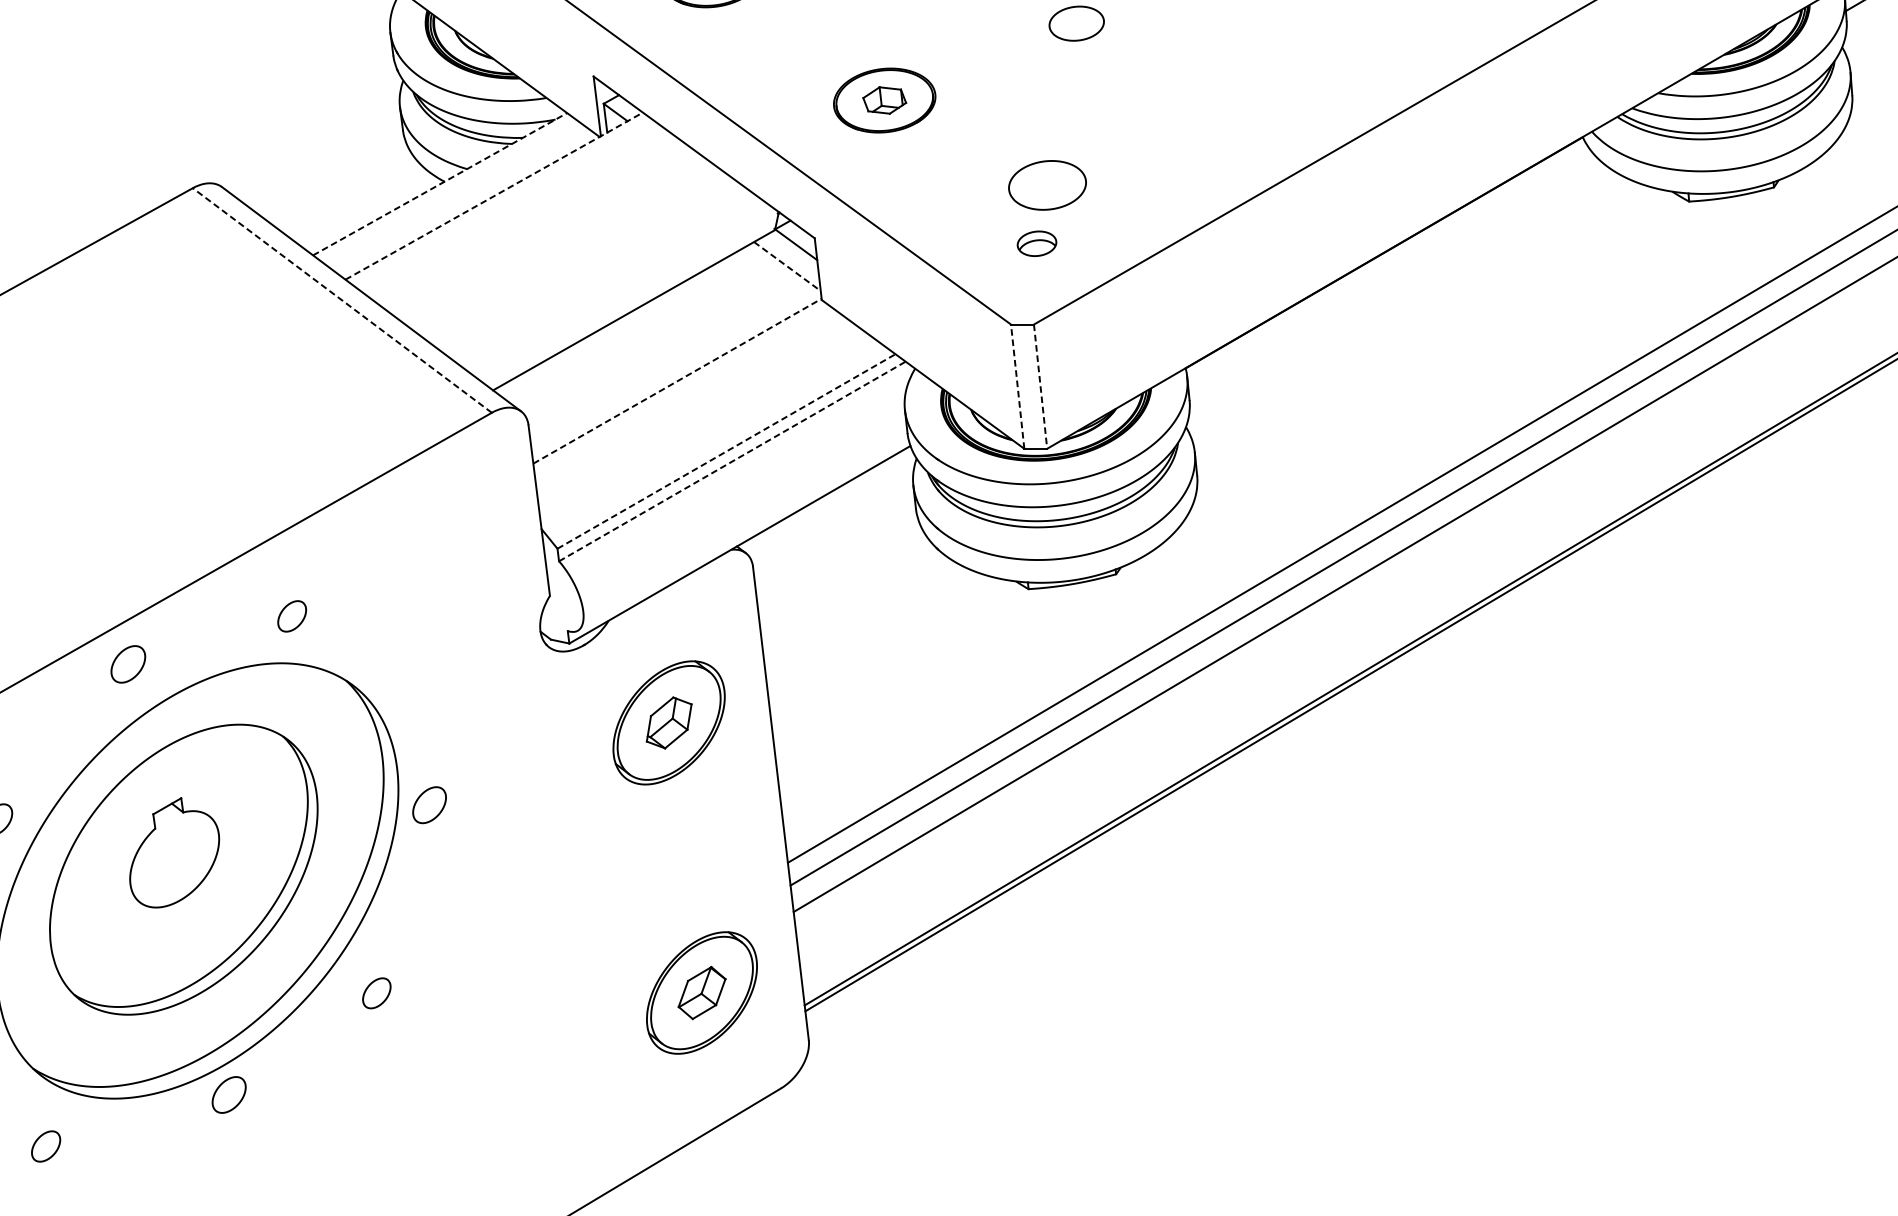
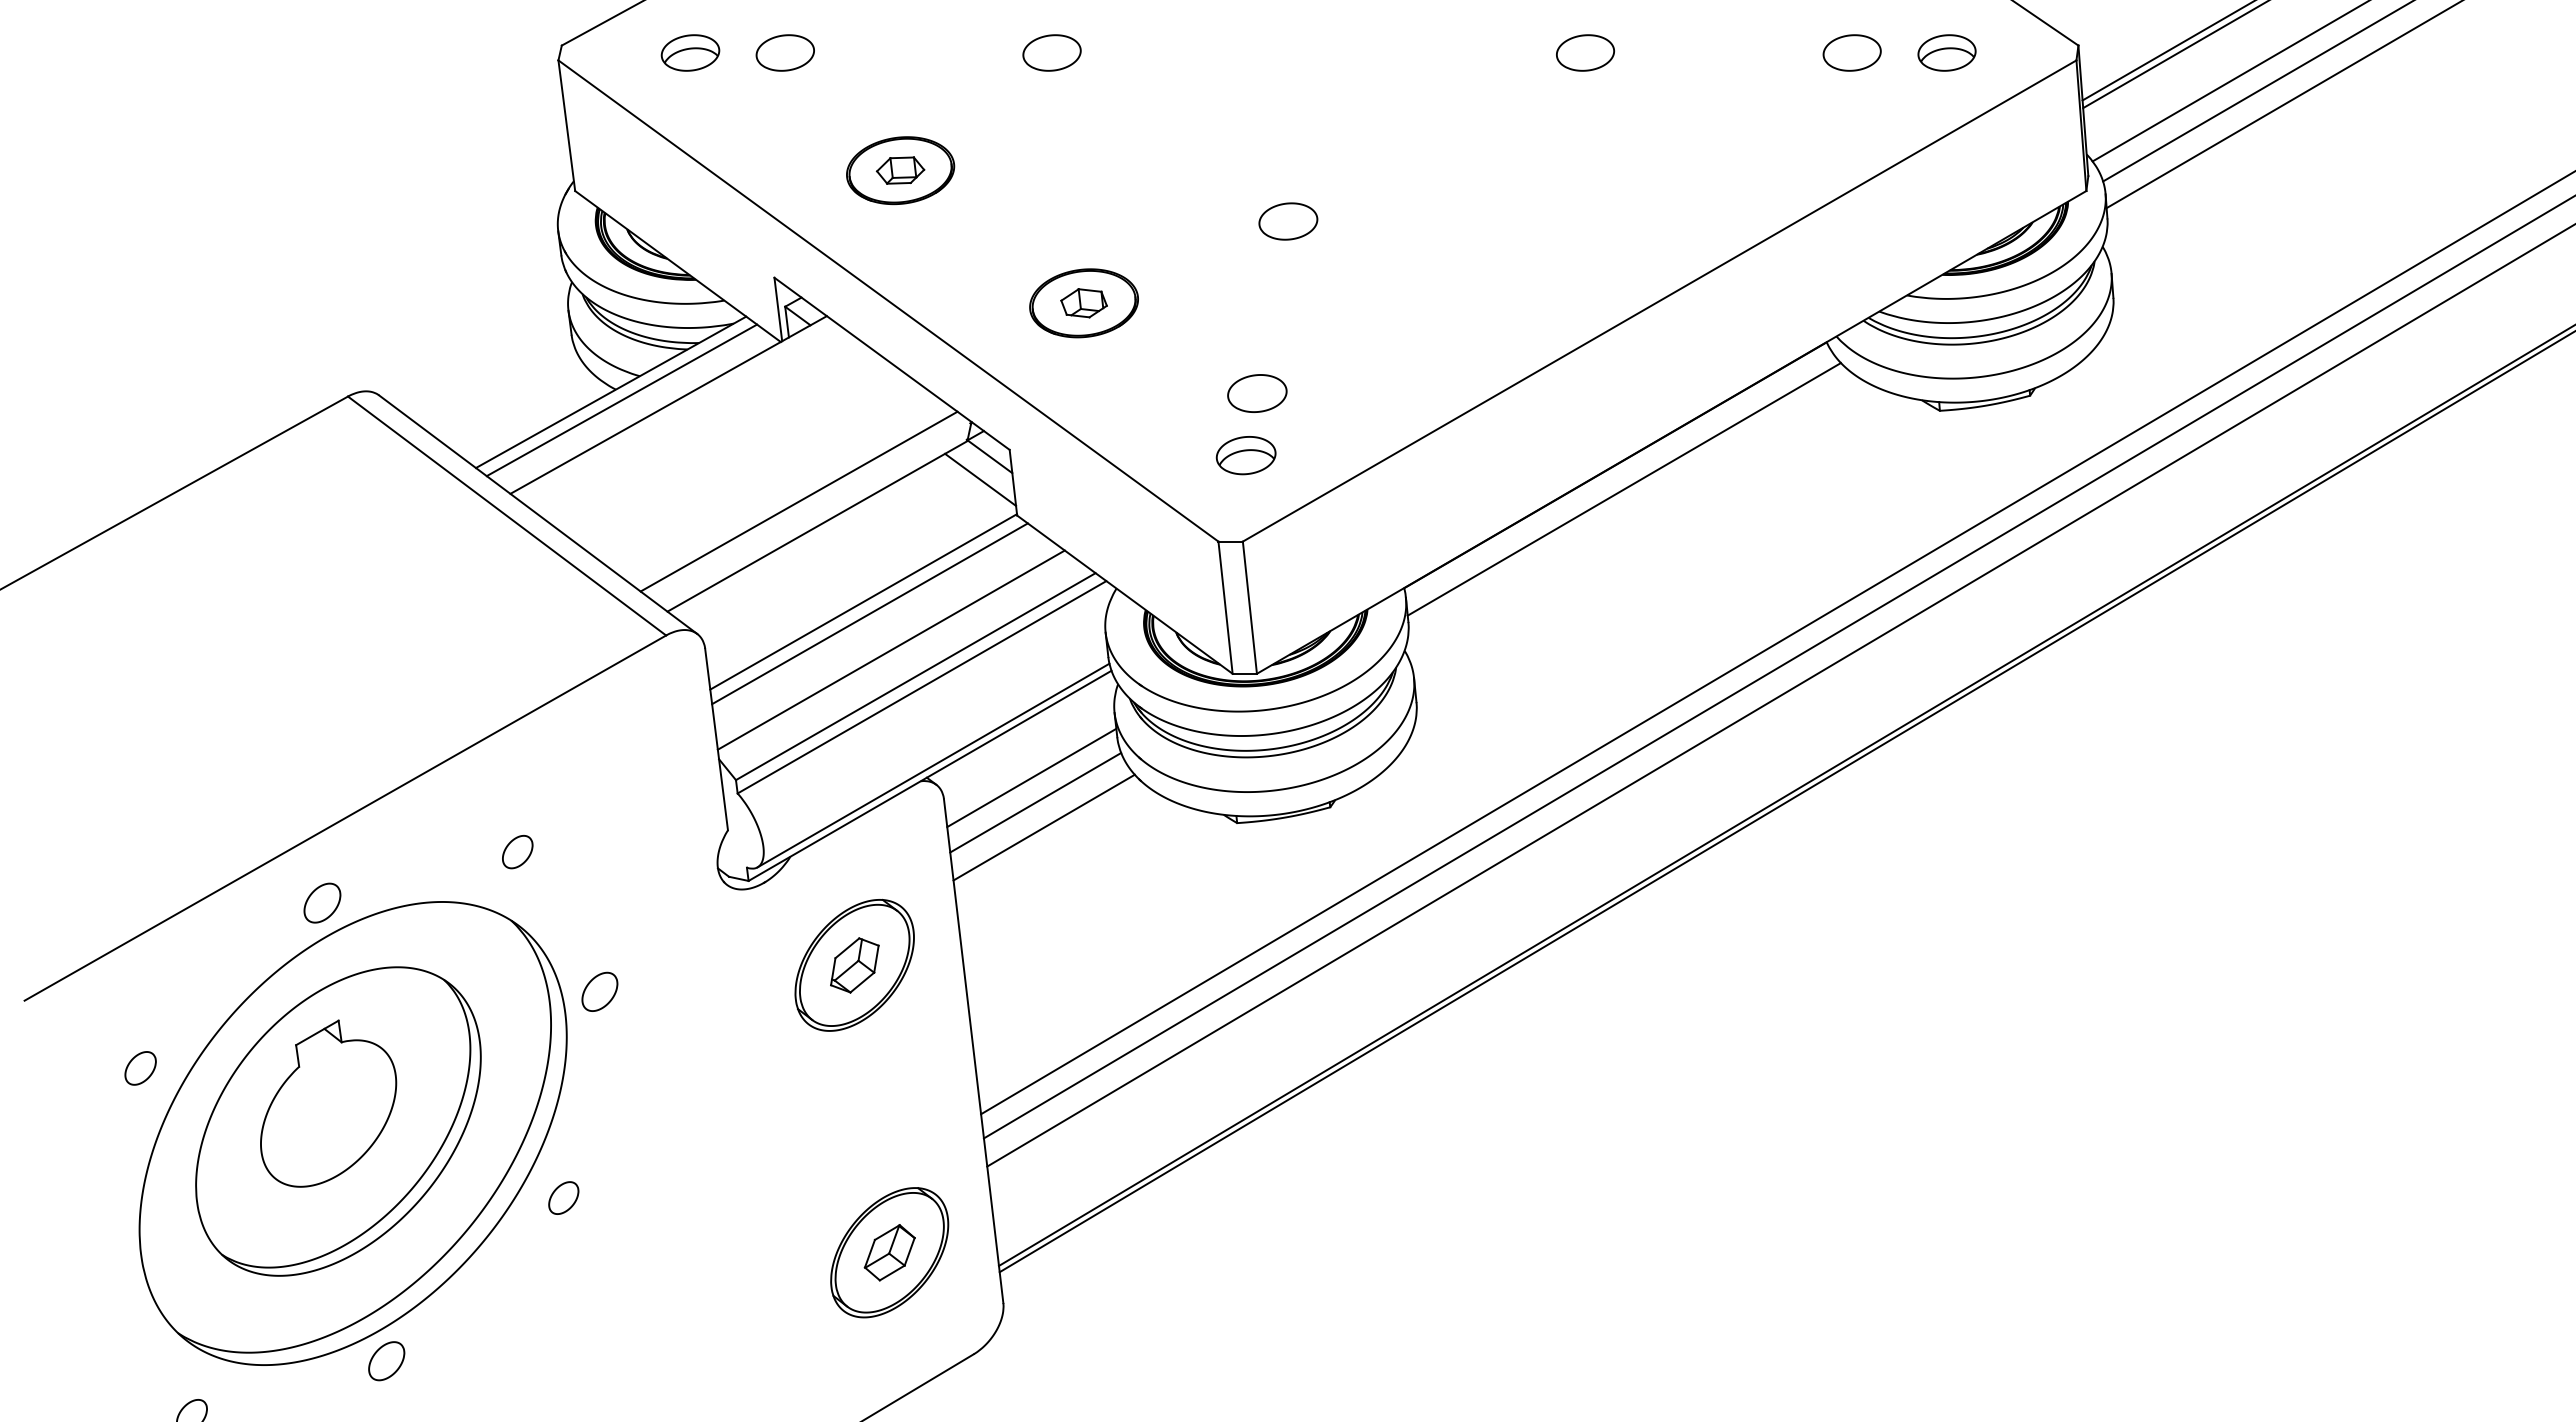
line: (440, 184) -> (611, 392), dashed -> solid
part: (1047, 185) -> (1257, 393), size x0.71
line: (449, 191) -> (621, 400), added
line: (494, 195) -> (669, 404), dashed -> solid
part: (1036, 243) -> (1245, 455), size x1.43
line: (787, 267) -> (980, 480), dashed -> solid
line: (1391, 275) -> (1623, 489), added
line: (616, 286) -> (798, 501), added
line: (342, 300) -> (507, 516), dashed -> solid
line: (677, 380) -> (863, 601), dashed -> solid
line: (1017, 386) -> (1225, 607), dashed -> solid
line: (1040, 387) -> (1249, 608), dashed -> solid
line: (682, 392) -> (869, 613), added
line: (702, 425) -> (890, 649), added
line: (727, 451) -> (916, 676), dashed -> solid
line: (732, 461) -> (922, 687), dashed -> solid
line: (743, 535) -> (933, 765), added
line: (835, 546) -> (1031, 777), added
line: (839, 569) -> (1035, 802), added
line: (846, 593) -> (1043, 827), added
part: (291, 616) -> (517, 852), moved
part: (128, 663) -> (322, 902), moved
part: (429, 804) -> (599, 991), moved
part: (174, 852) -> (328, 1103), size x1.43
part: (376, 992) -> (563, 1197), moved

